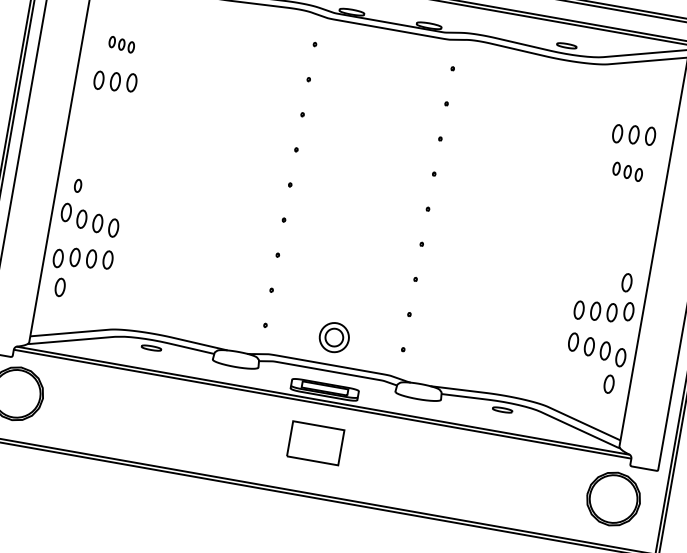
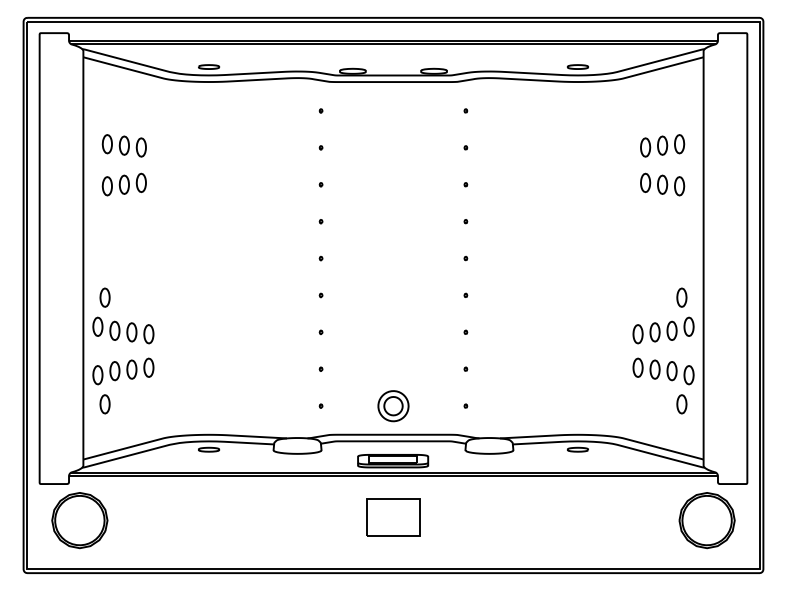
part: (121, 44) -> (123, 145), size x1.67
part: (627, 171) -> (662, 184), size x1.43
part: (77, 185) -> (104, 297), size x1.43

